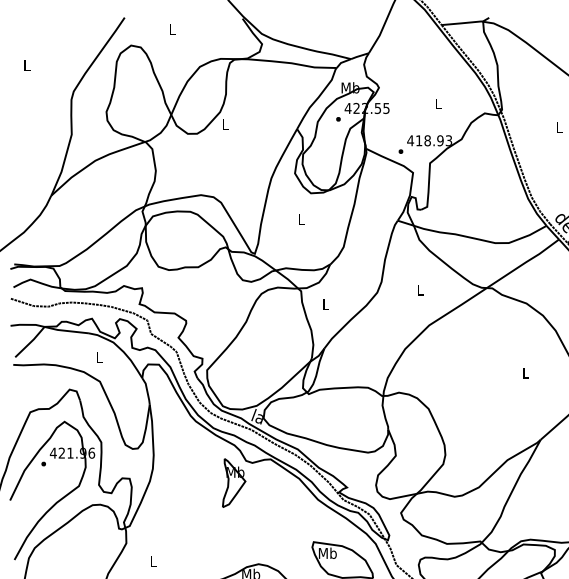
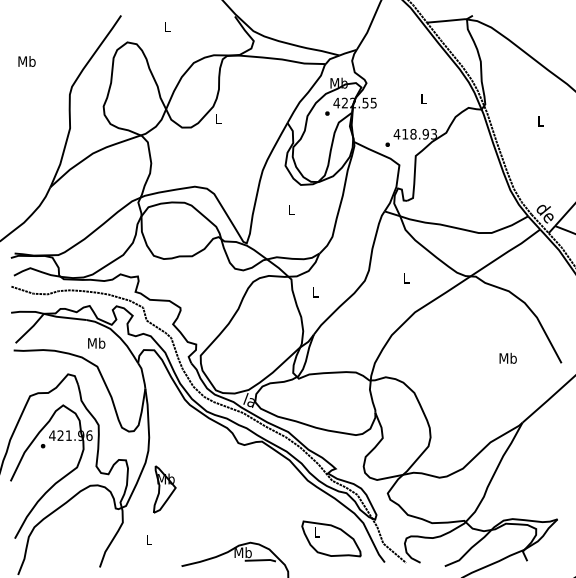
text: (26, 65) -> (26, 61), L -> Mb
text: (99, 356) -> (96, 342), L -> Mb
text: (525, 372) -> (507, 357), L -> Mb
part: (233, 483) -> (164, 489), moved
text: (327, 552) -> (316, 531), Mb -> L

